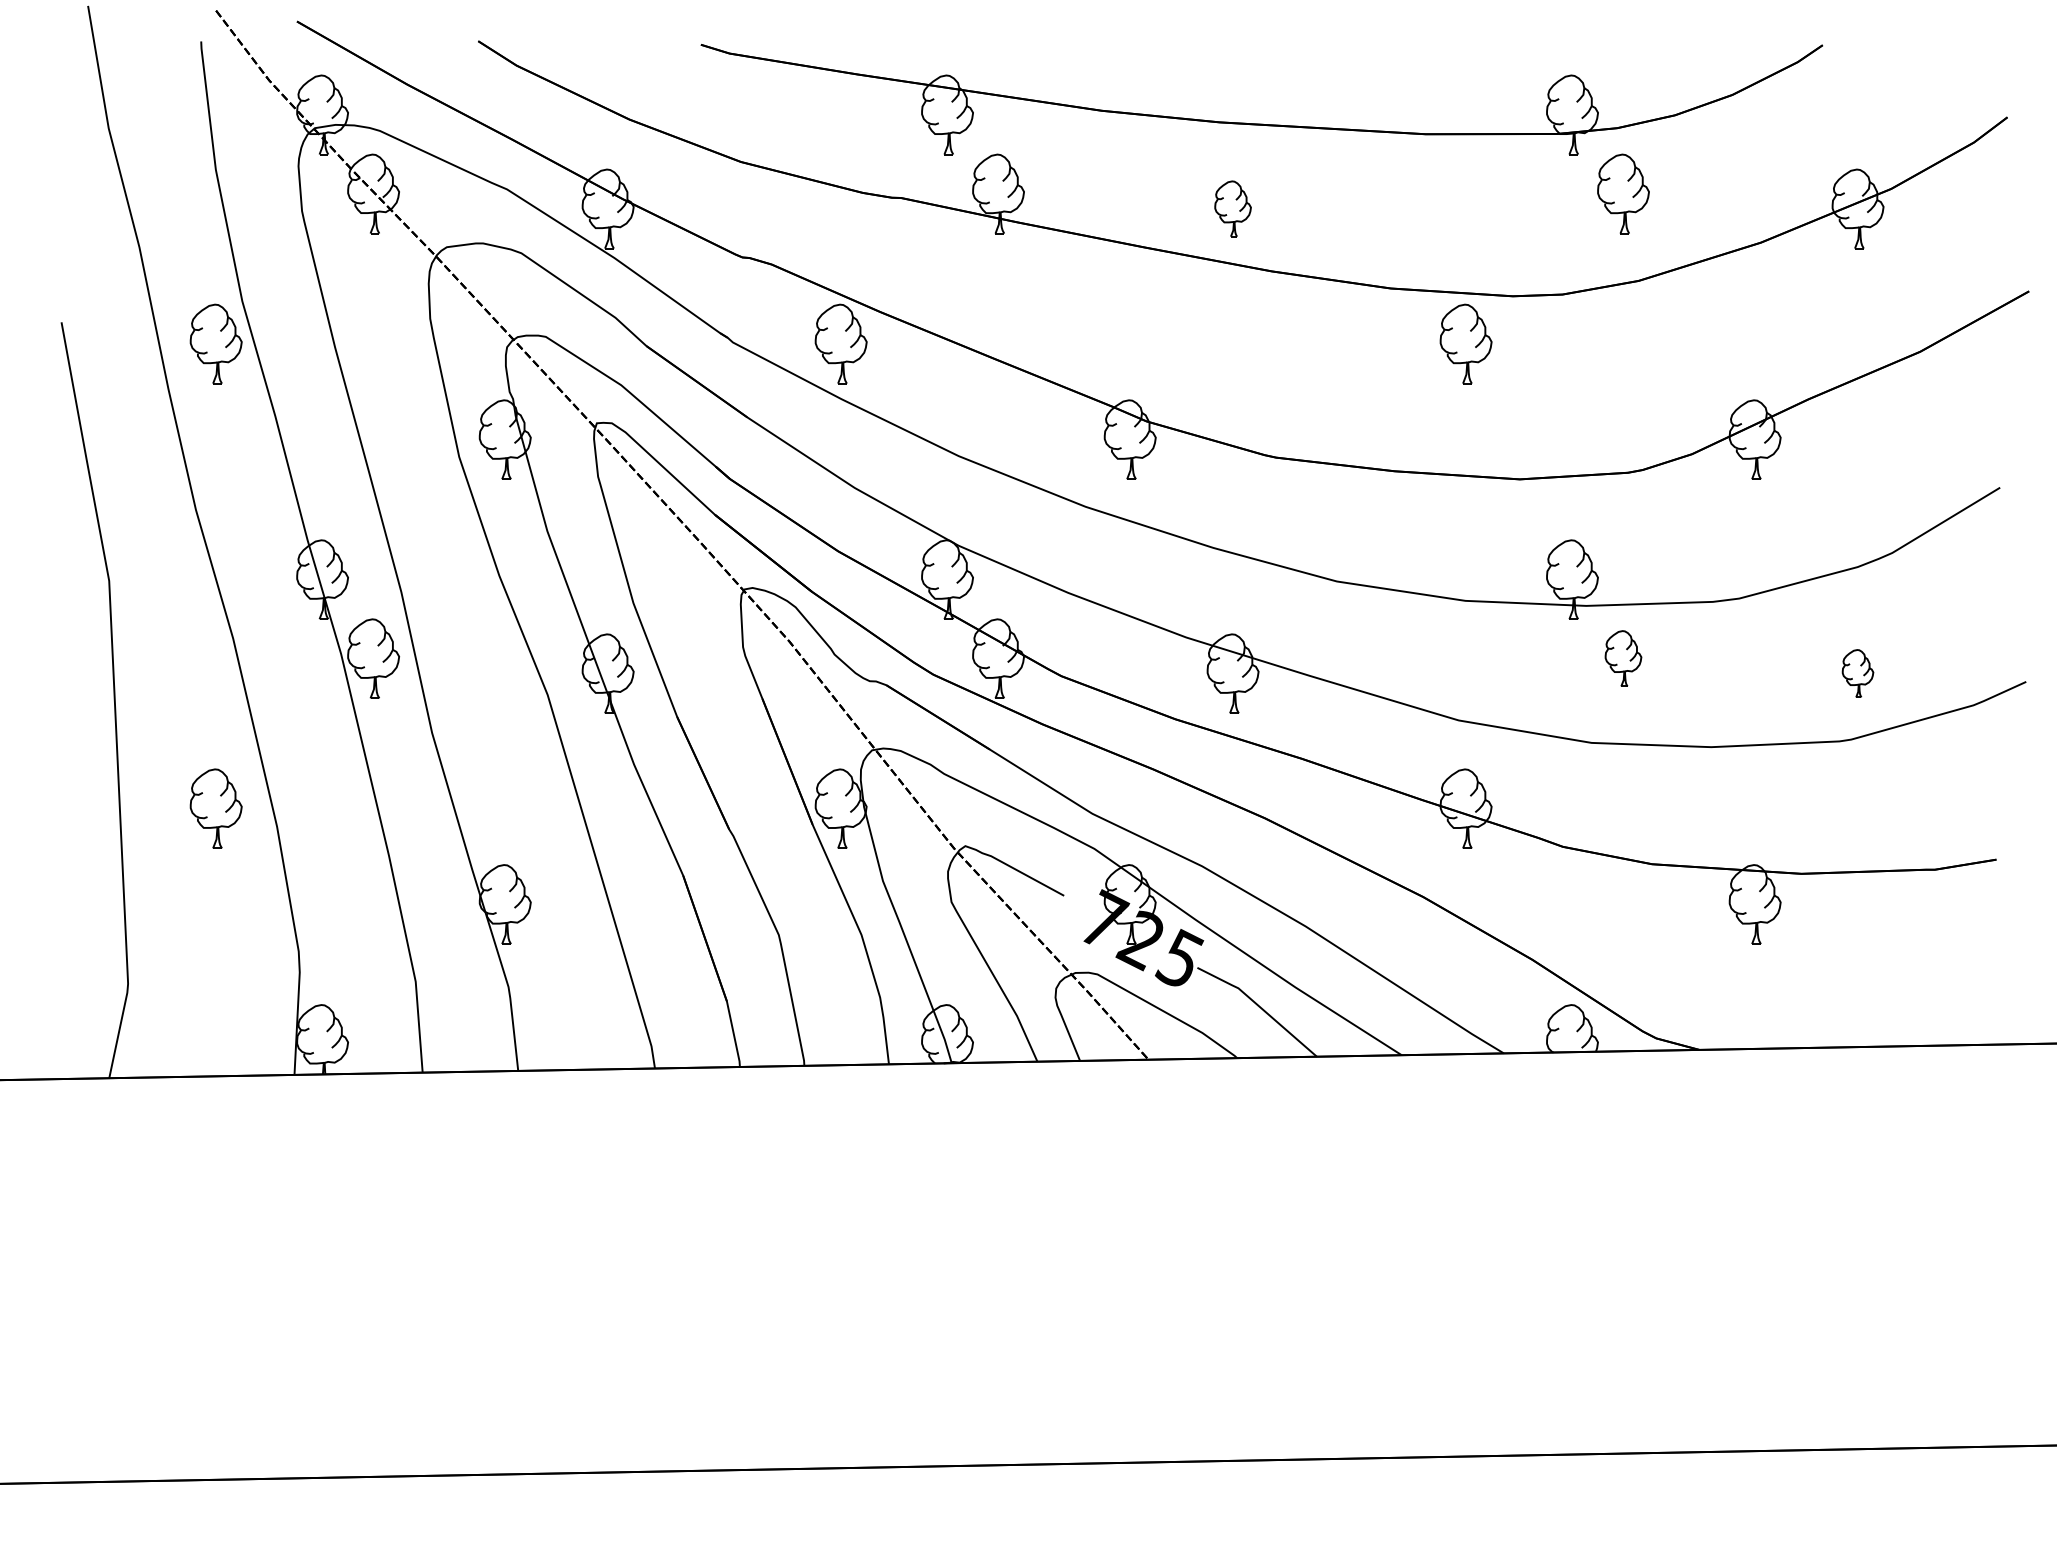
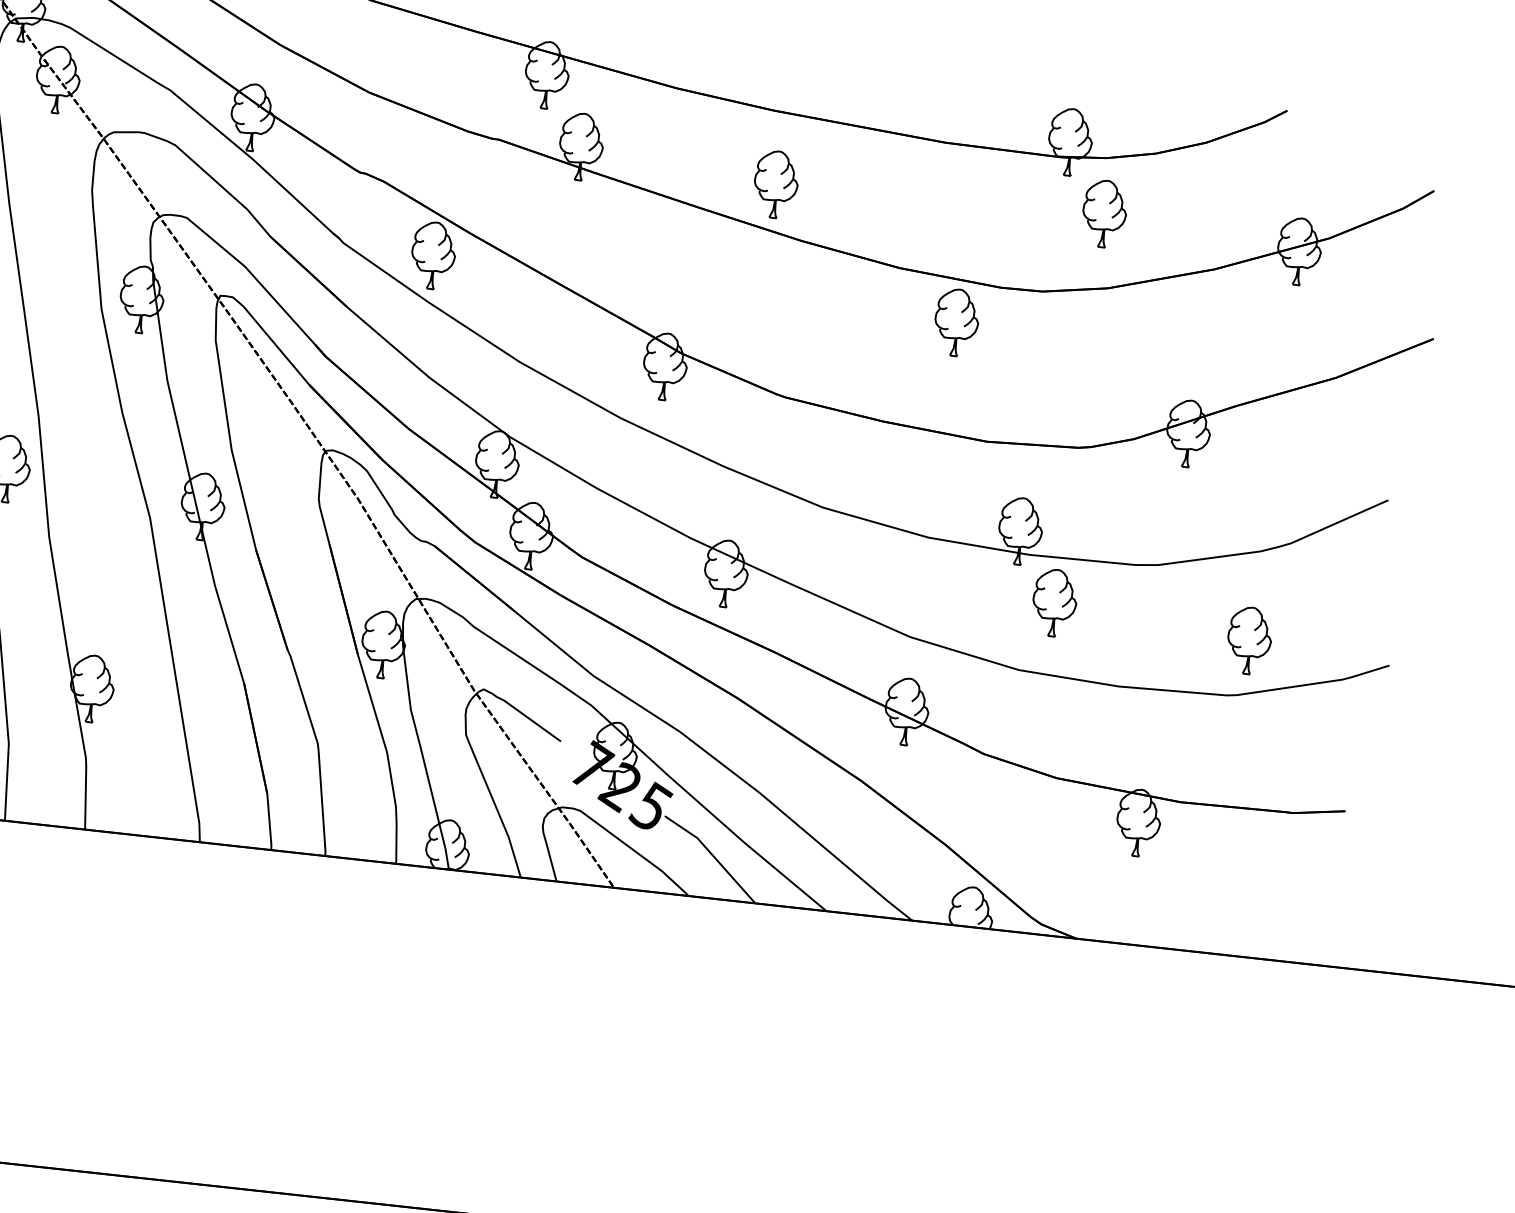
part: (1232, 208) -> (775, 184), size x1.43
part: (1623, 658) -> (1054, 602), size x1.43
part: (1857, 673) -> (1249, 640), size x1.67

